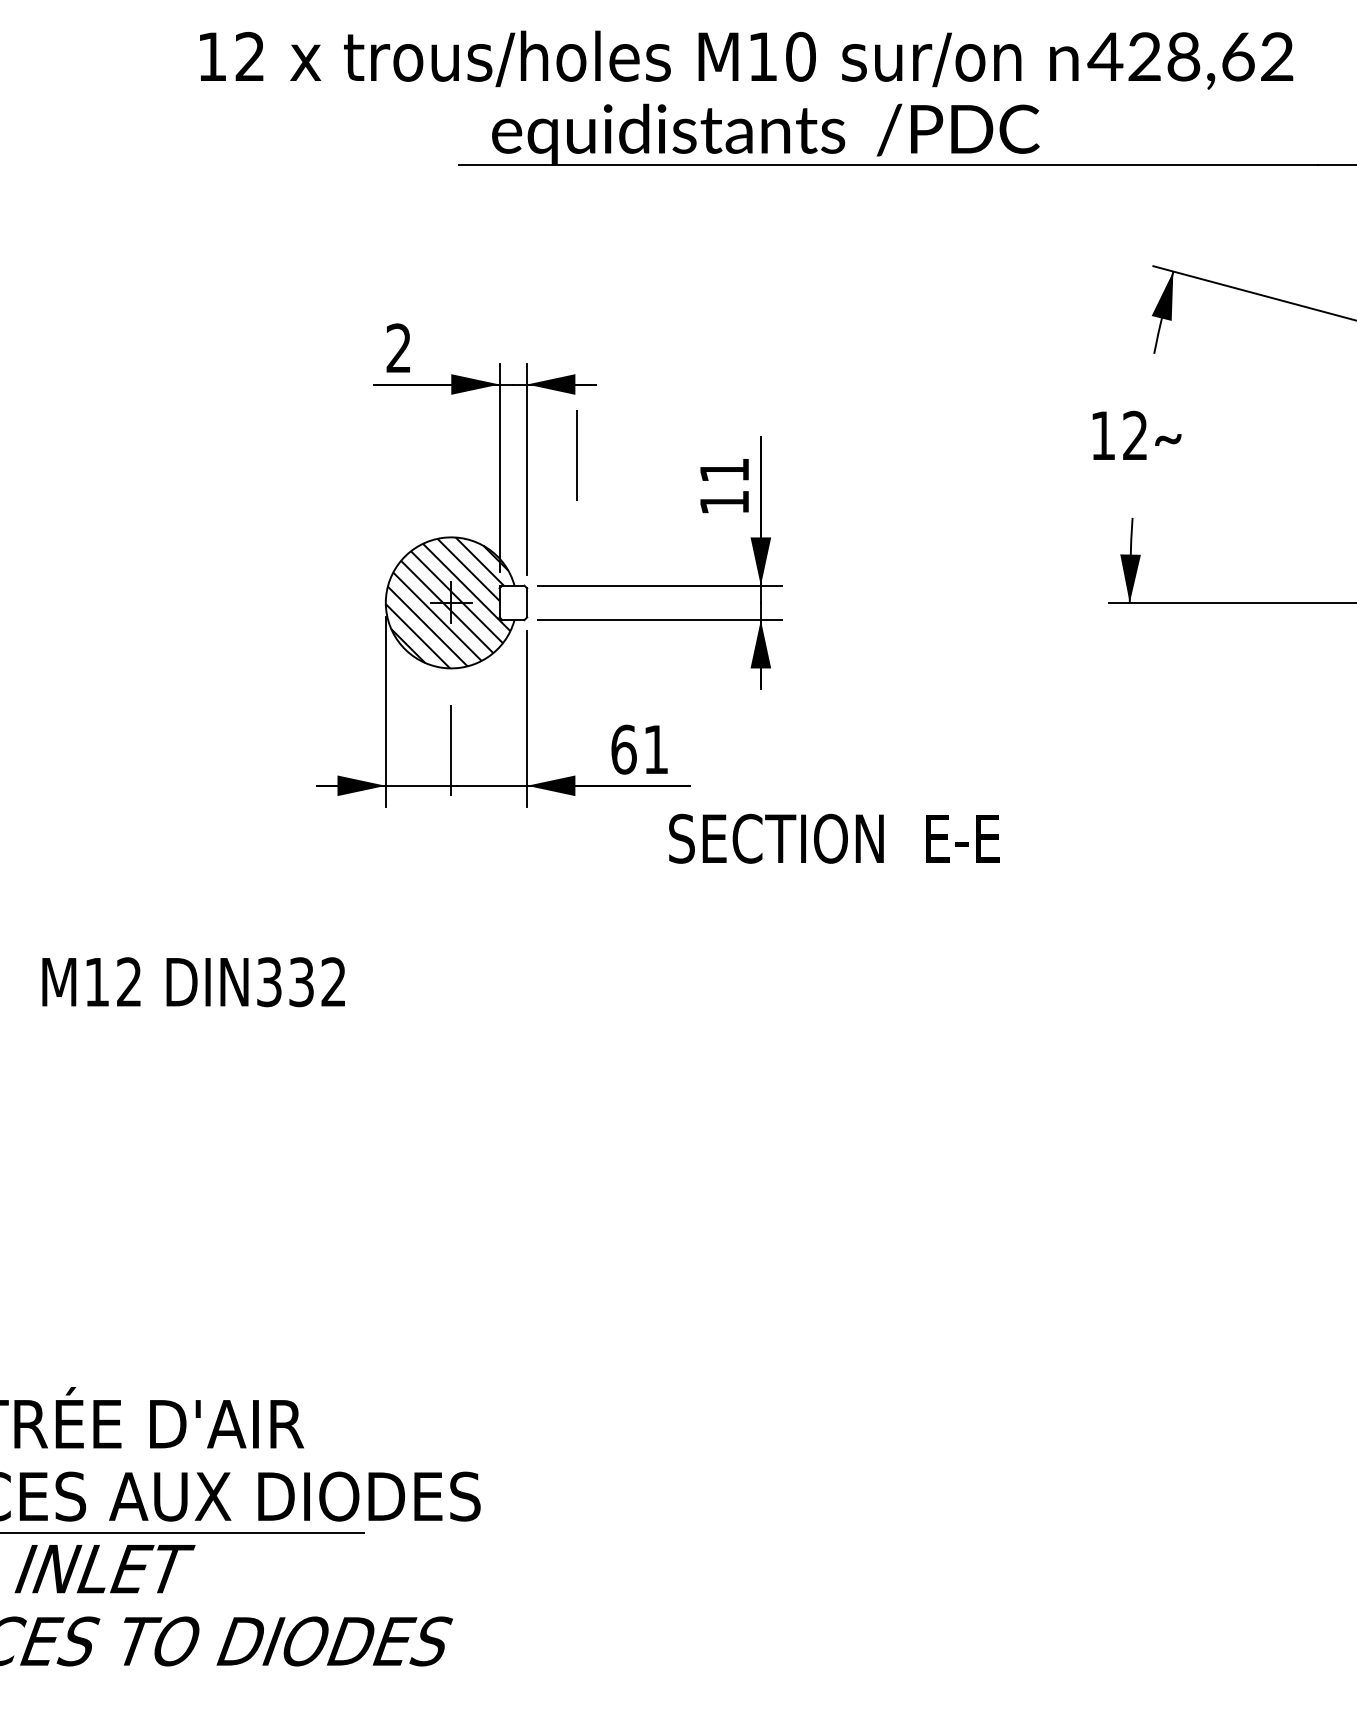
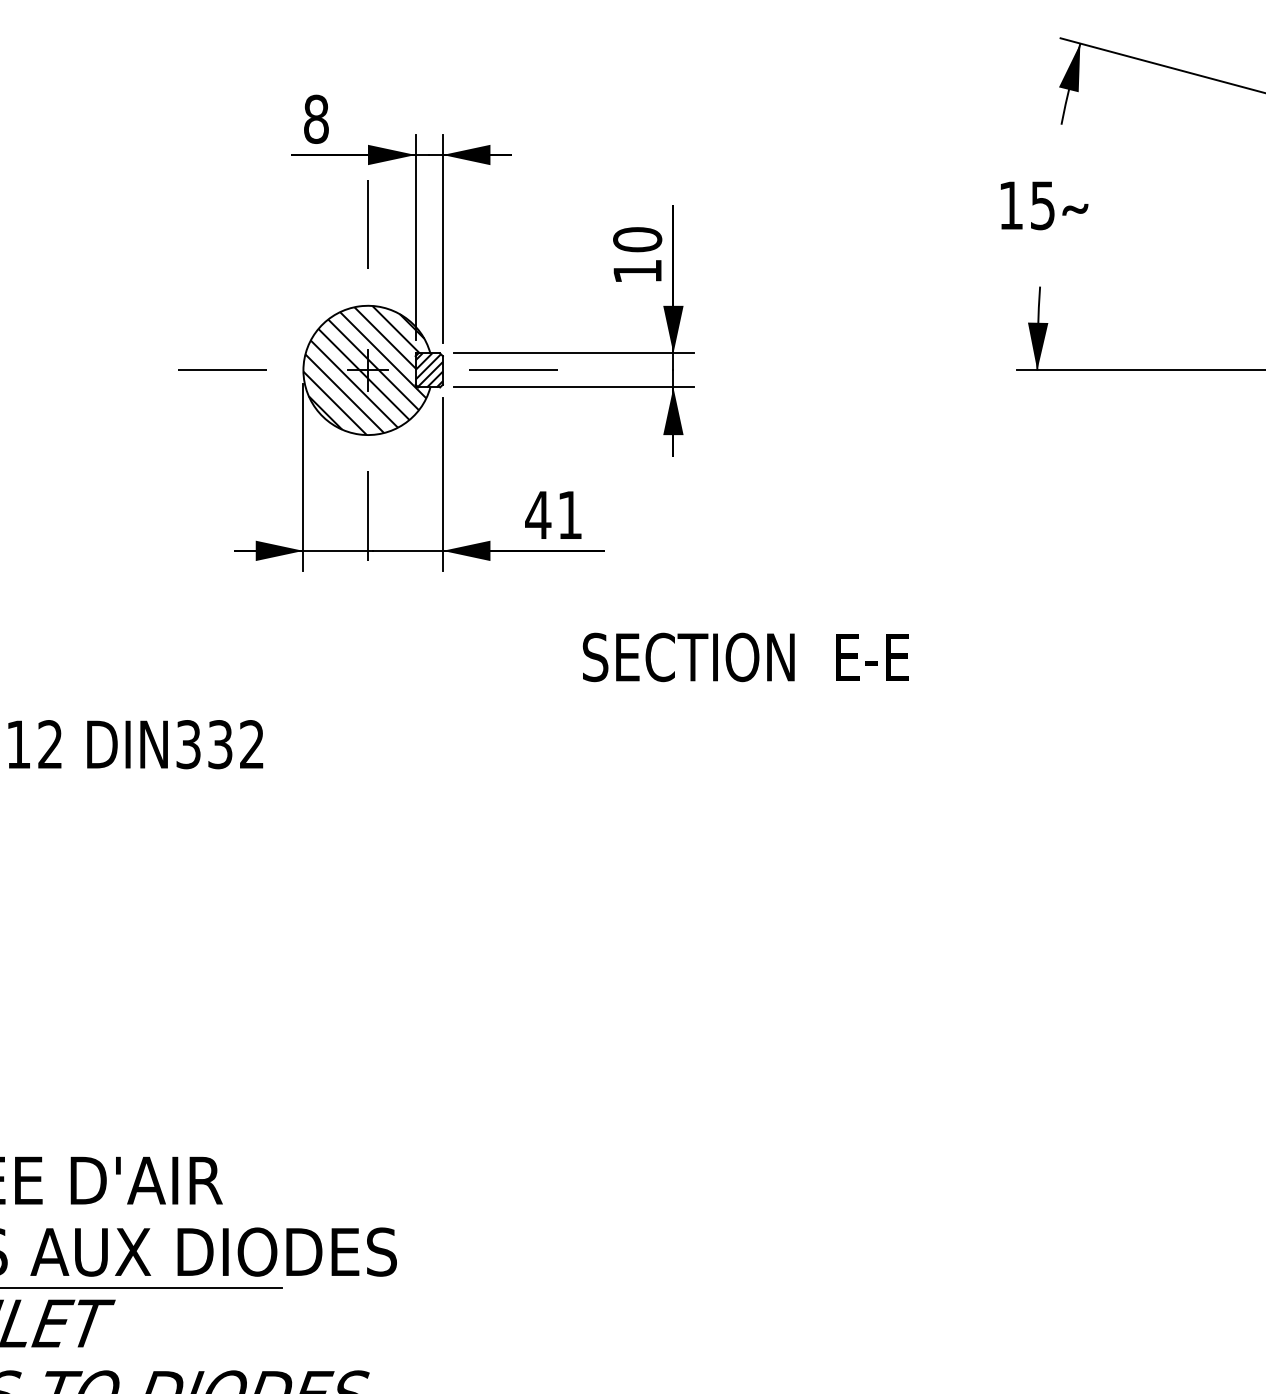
text: (398, 348) -> (315, 119), 2 -> 8
text: (1135, 435) -> (1042, 205), 12 -> 15
line: (576, 455) -> (367, 225), moved
text: (724, 470) -> (637, 239), 11 -> 10
line: (303, 602) -> (222, 370), added
hatch: (513, 602) -> (429, 370), added
line: (598, 602) -> (513, 370), added
text: (623, 749) -> (537, 515), 61 -> 41
text: (834, 838) -> (746, 657), moved

